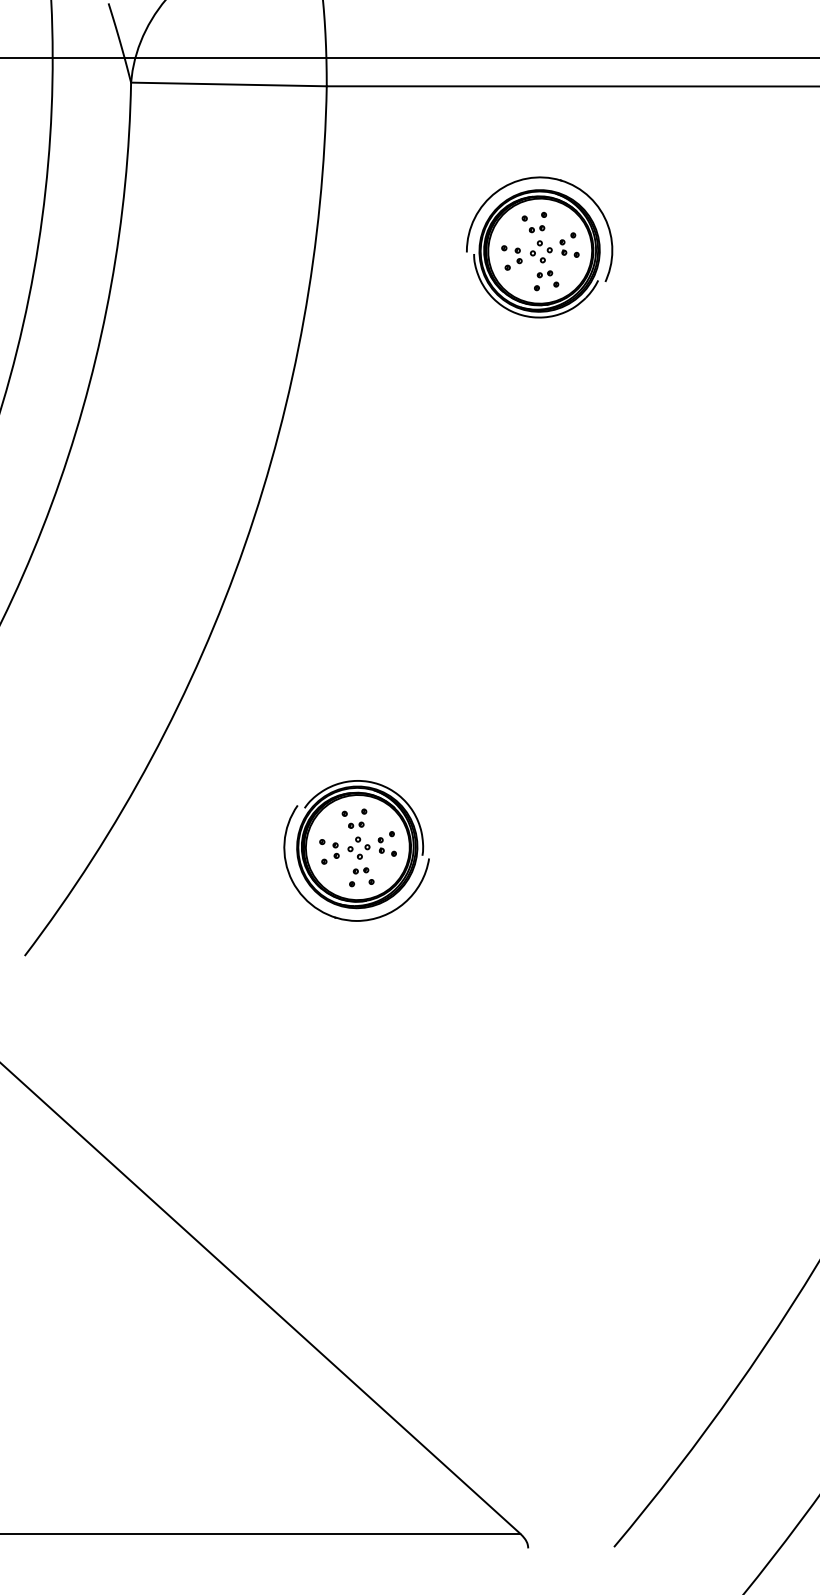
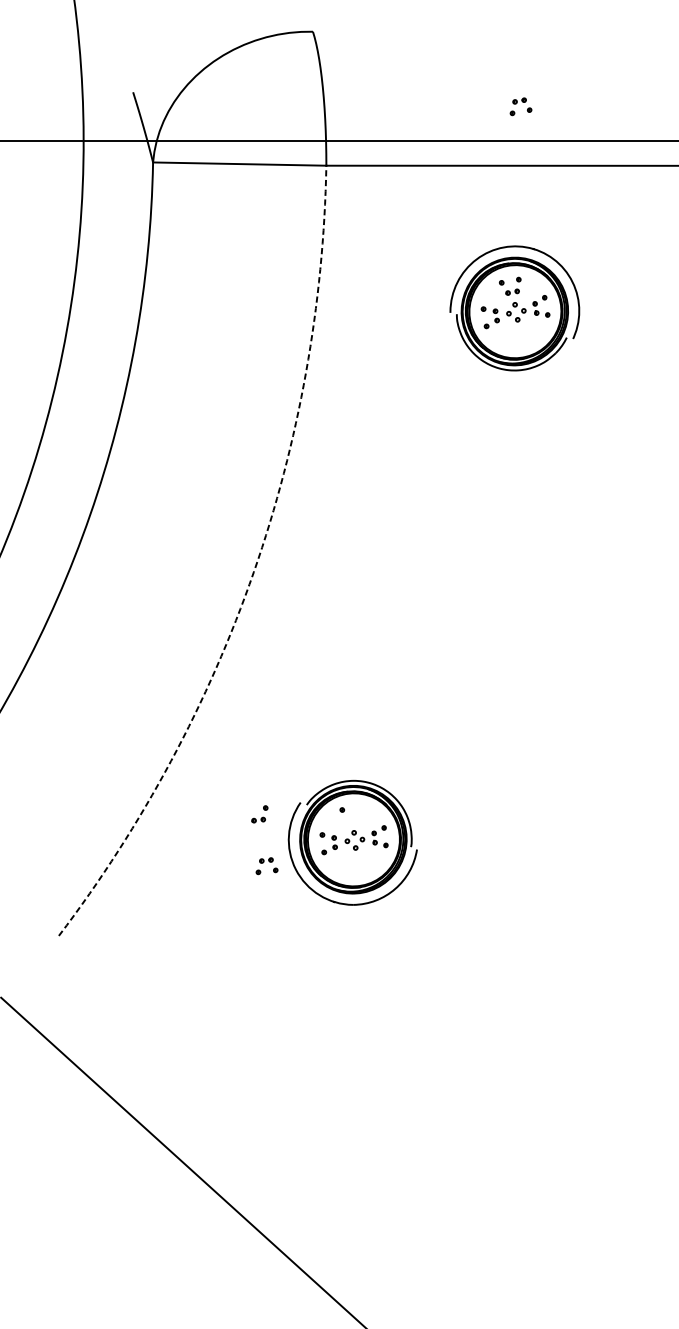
part: (546, 280) -> (520, 106), moved
arc: (244, 545) -> (253, 572), solid -> dashed
part: (357, 818) -> (259, 814), moved
part: (361, 877) -> (266, 866), moved

